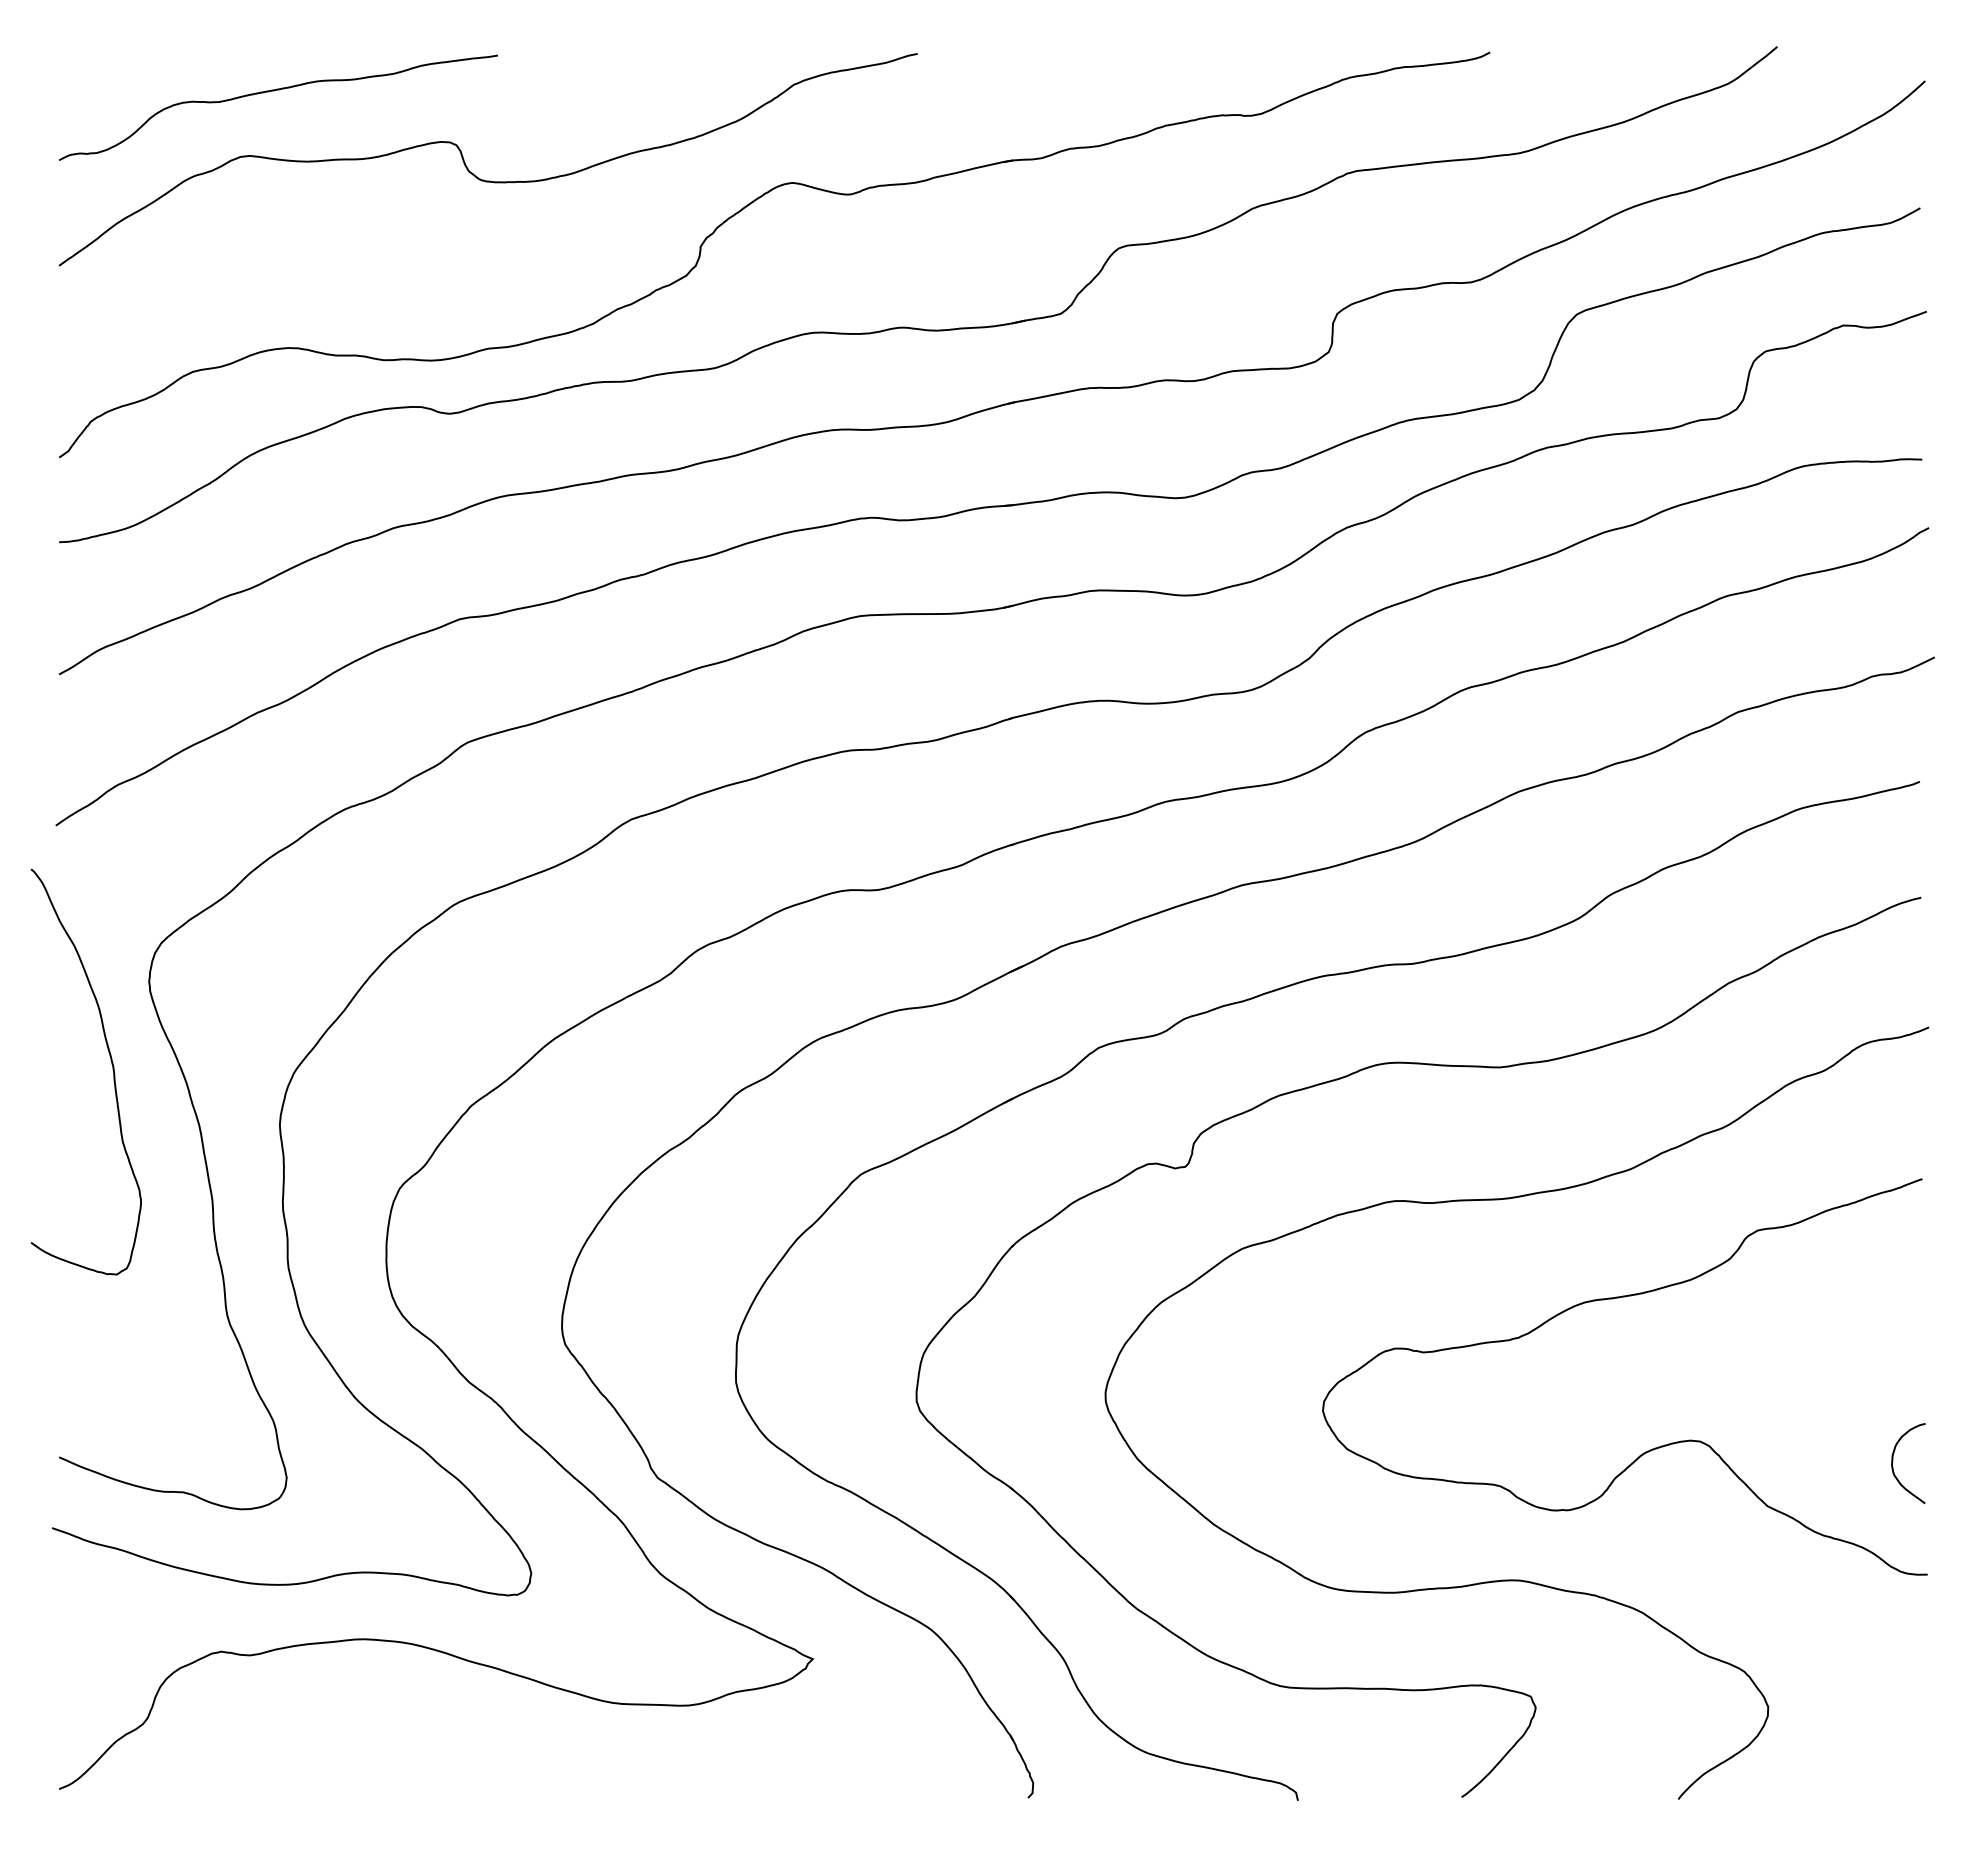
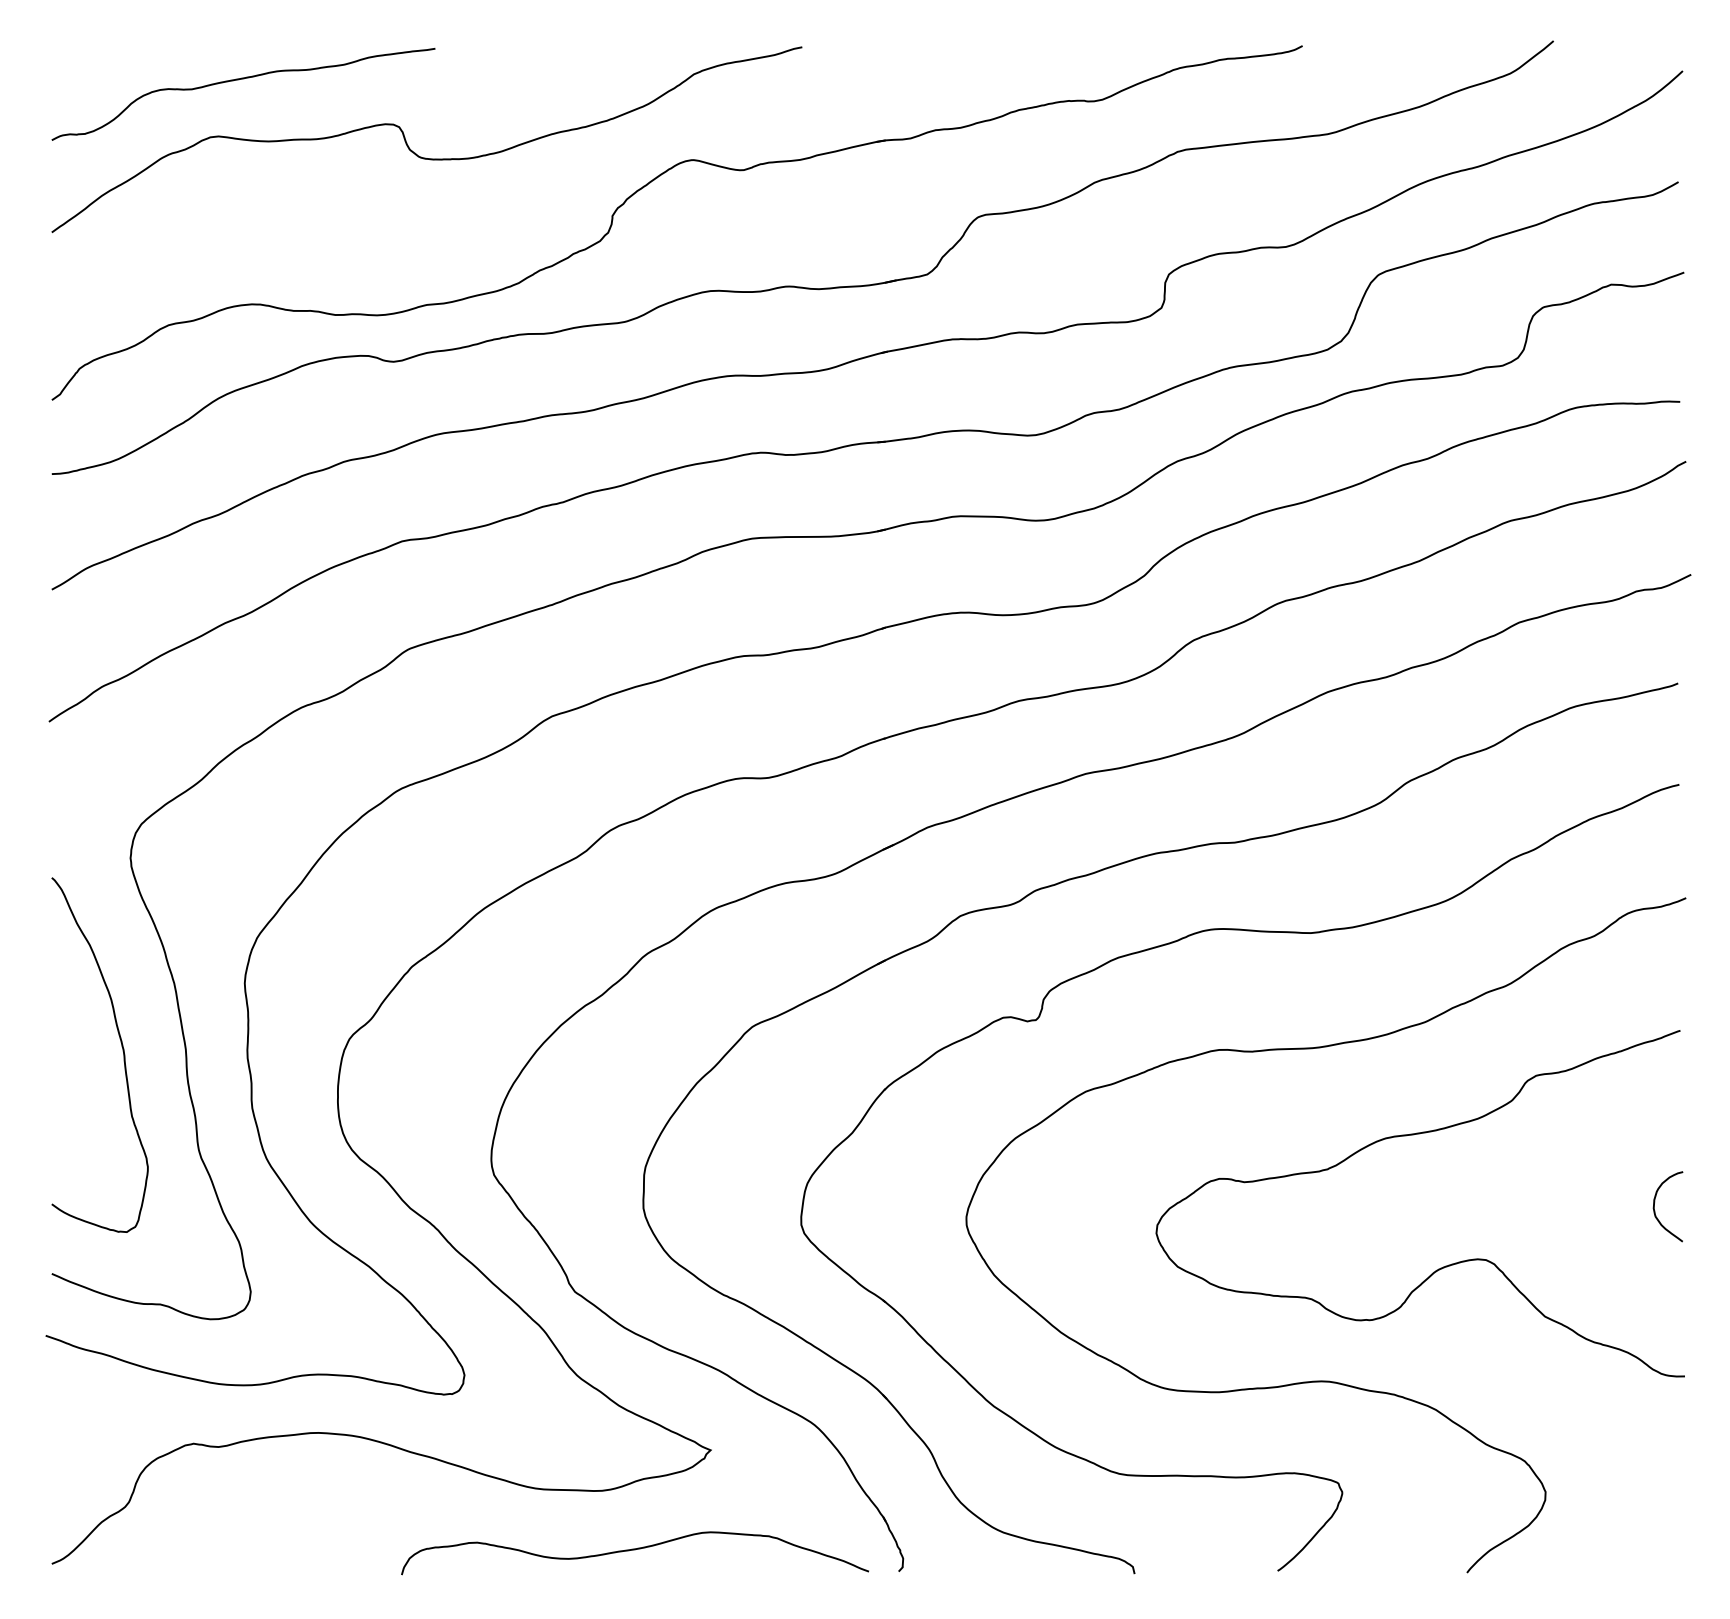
curve: (111, 1064) -> (122, 1048), moved
curve: (1893, 1462) -> (1655, 1205), moved
curve: (726, 1773) -> (635, 1550), added

